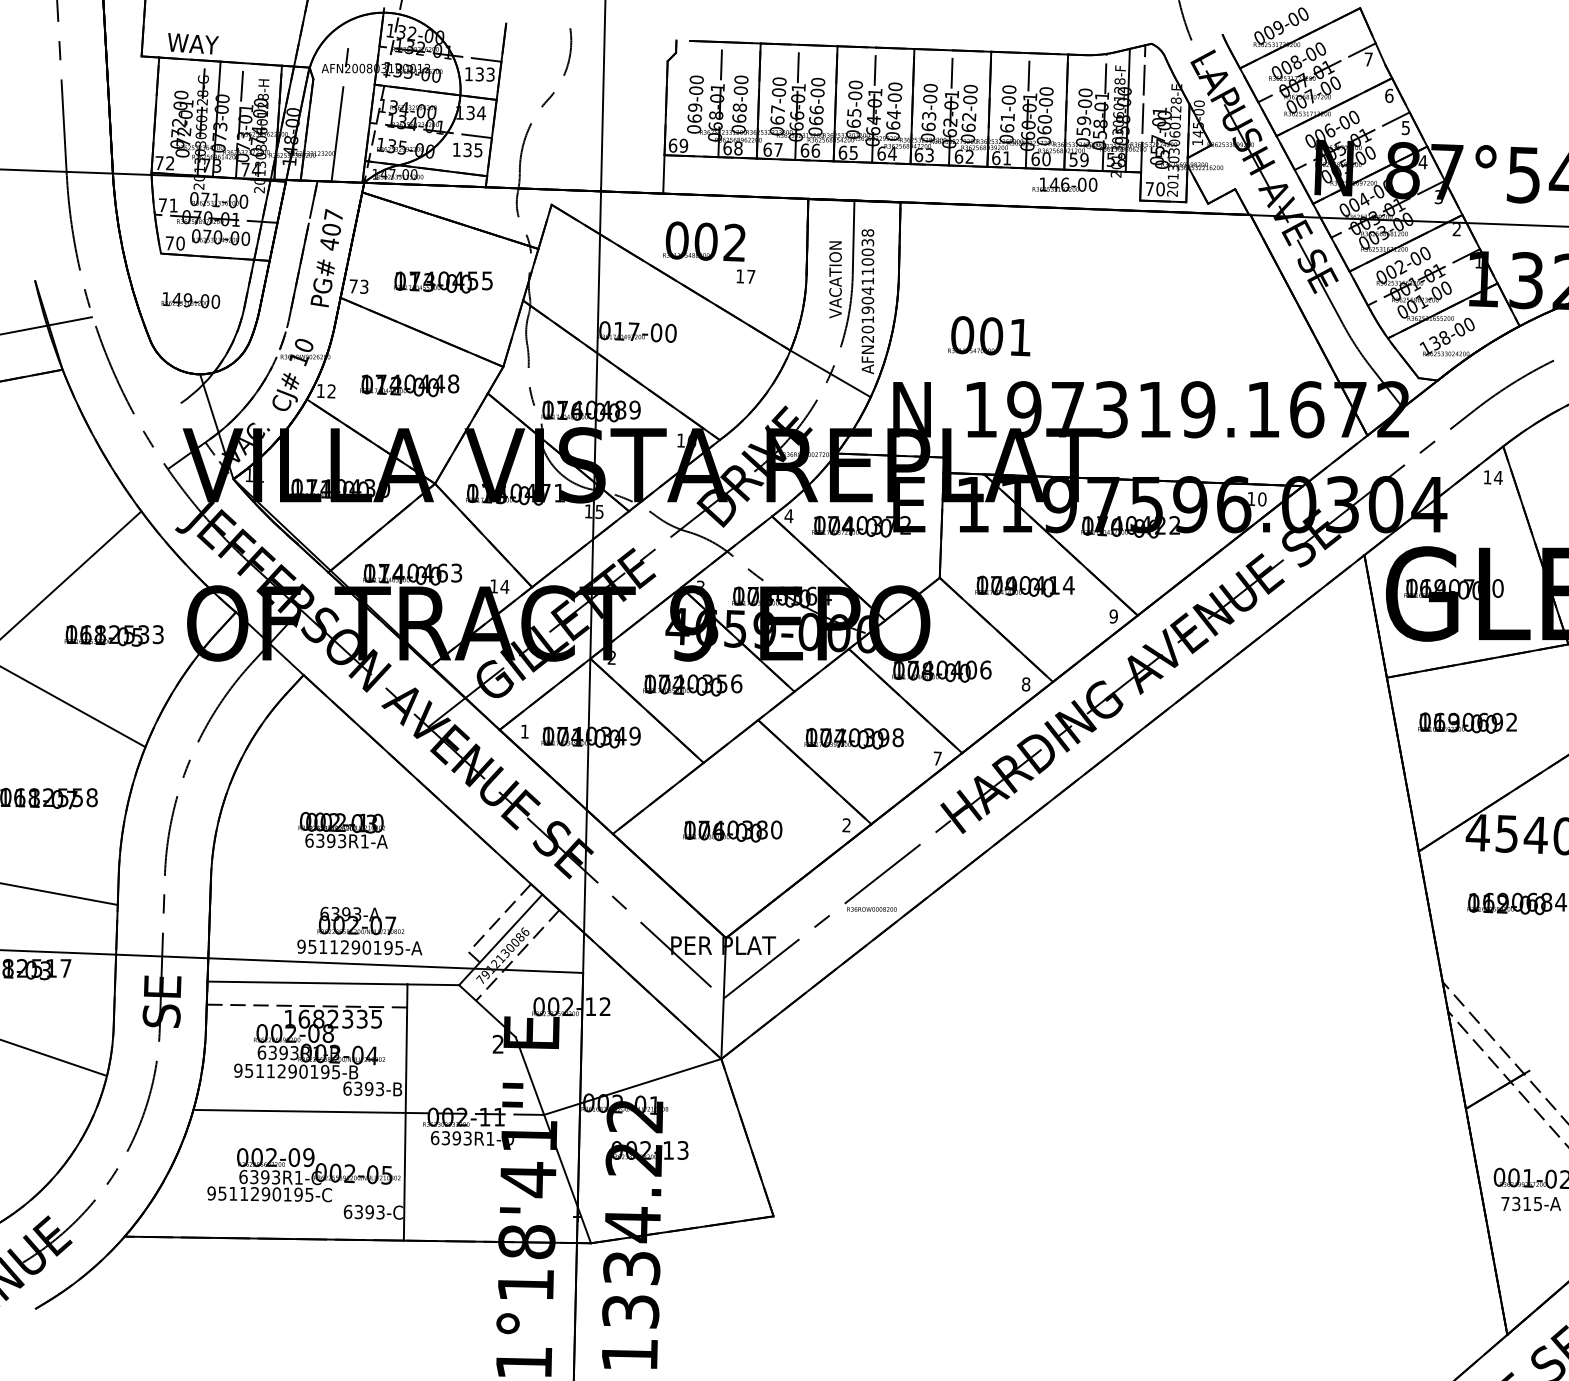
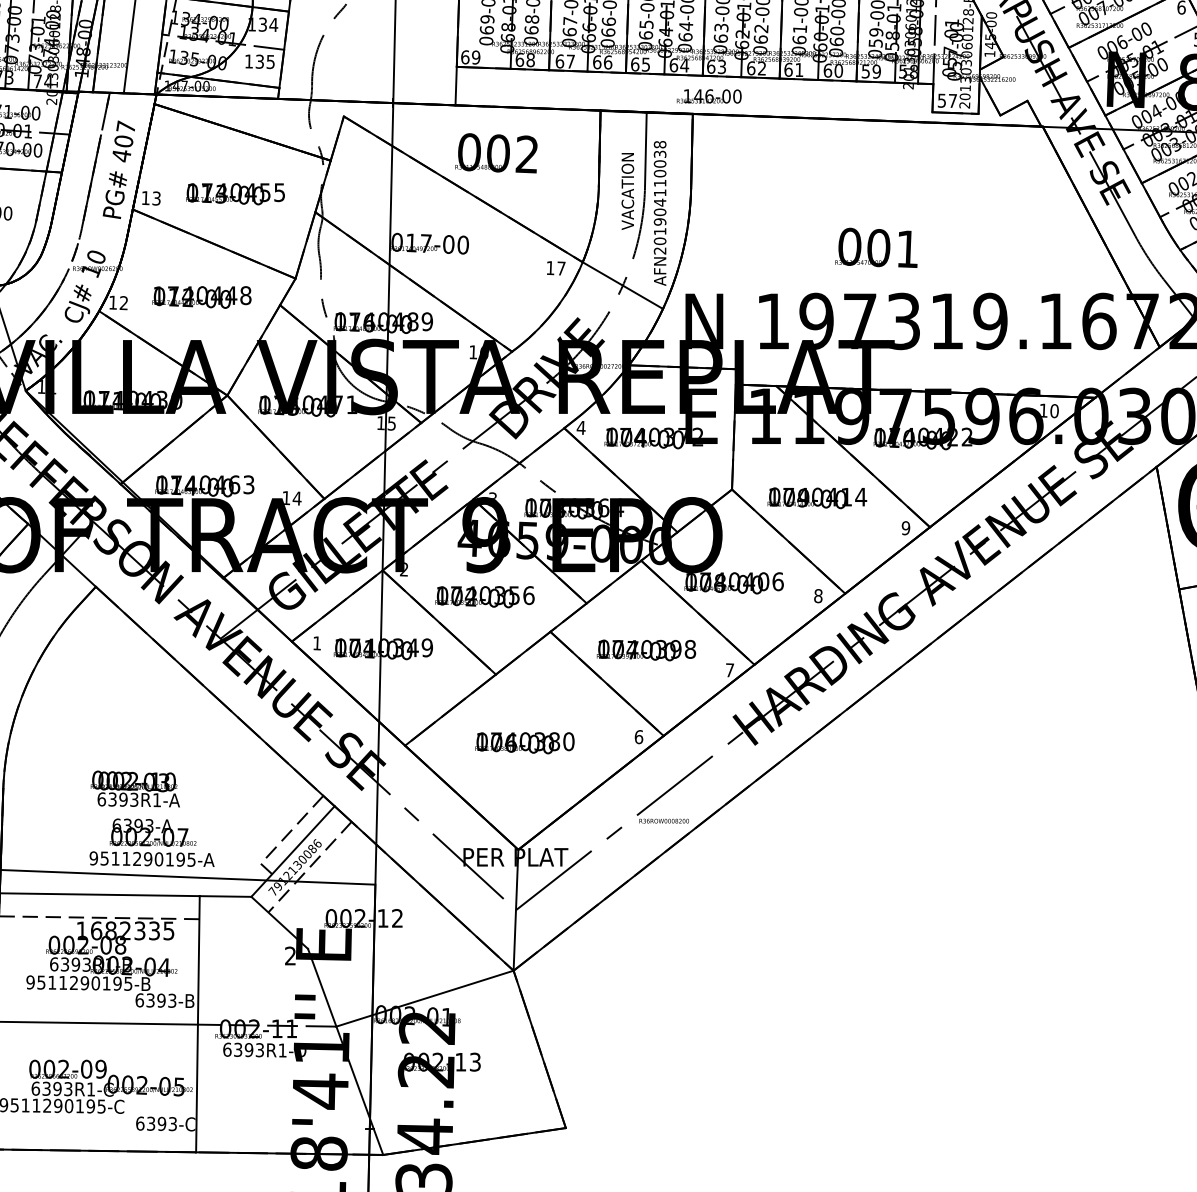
text: (1064, 184) -> (708, 96), moved
text: (1154, 189) -> (946, 101), 70 -> 57
text: (745, 276) -> (555, 268), moved
text: (353, 286) -> (145, 198), 73 -> 13
text: (989, 336) -> (876, 248), moved
text: (846, 825) -> (638, 737), 2 -> 6
text: (342, 829) -> (134, 788), moved

